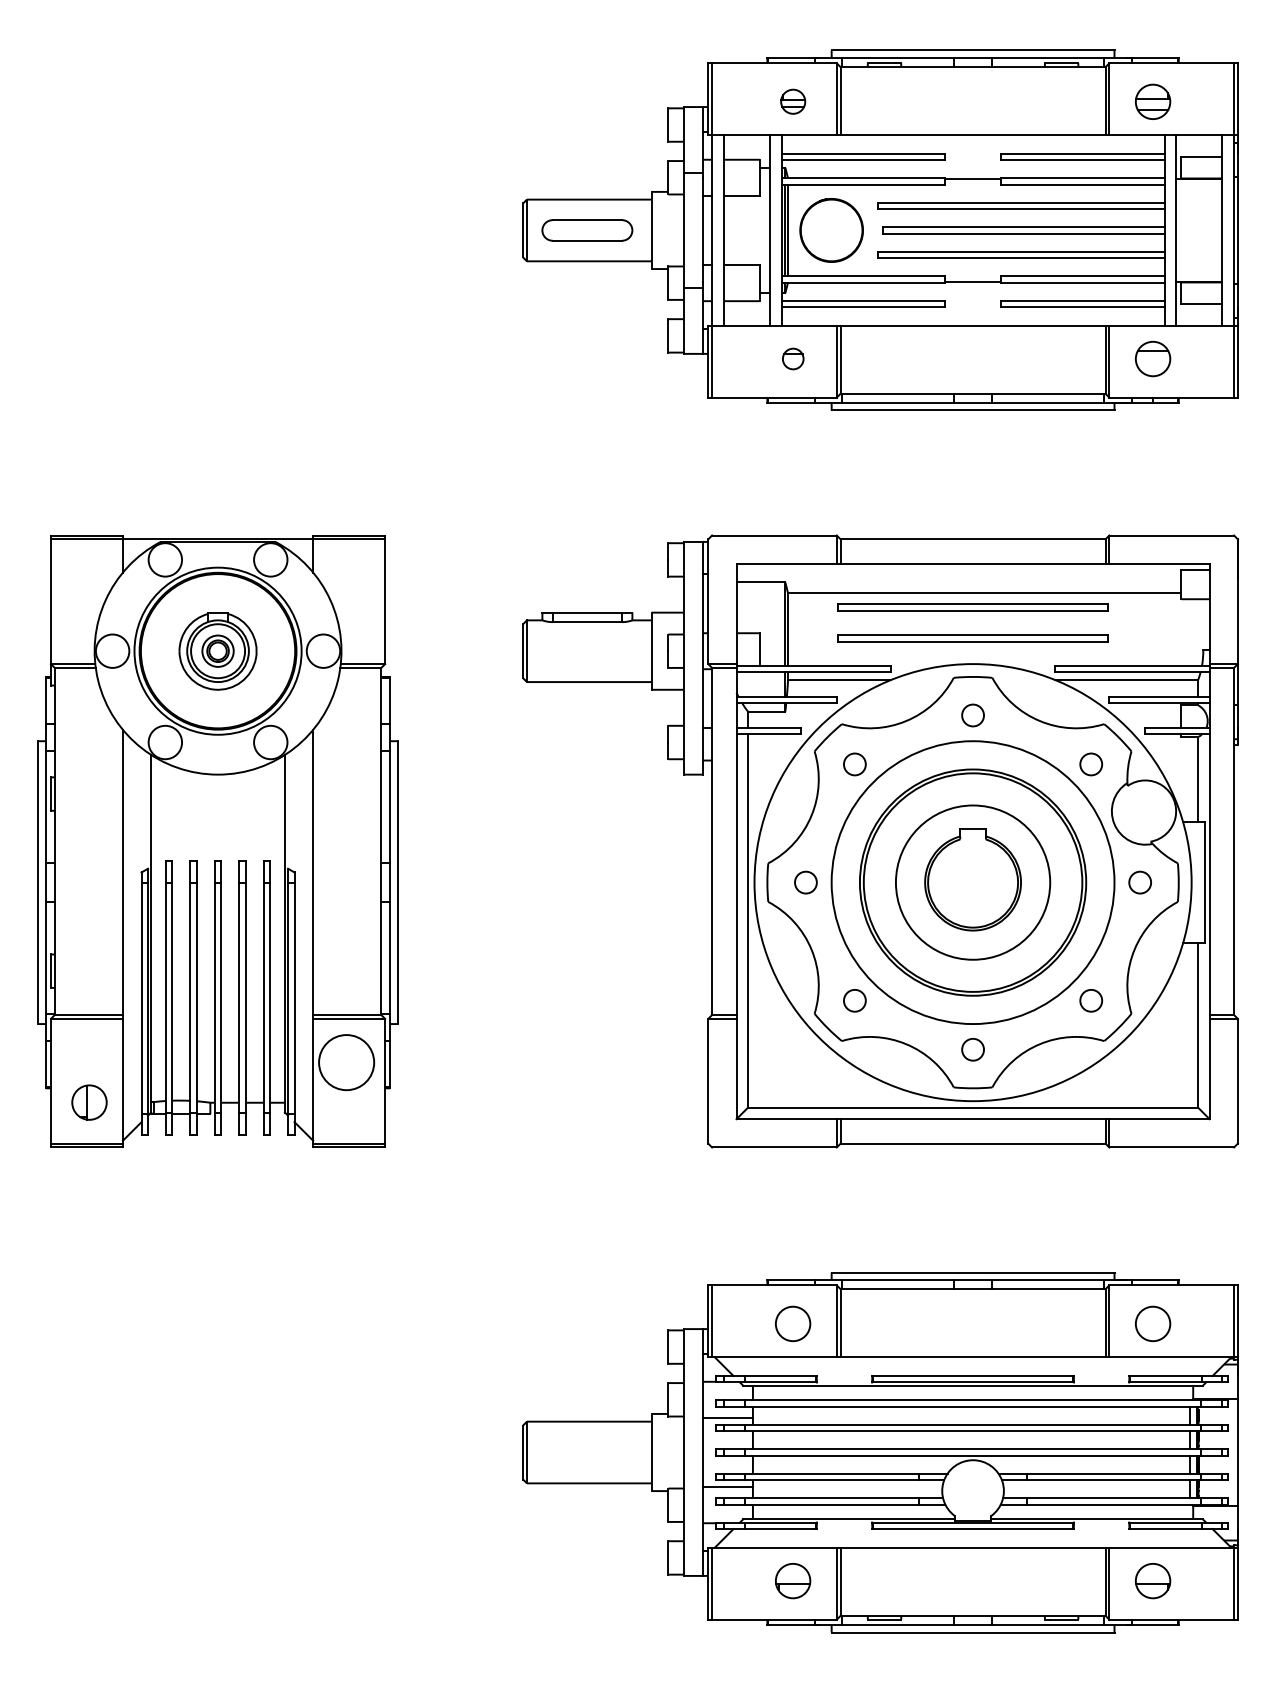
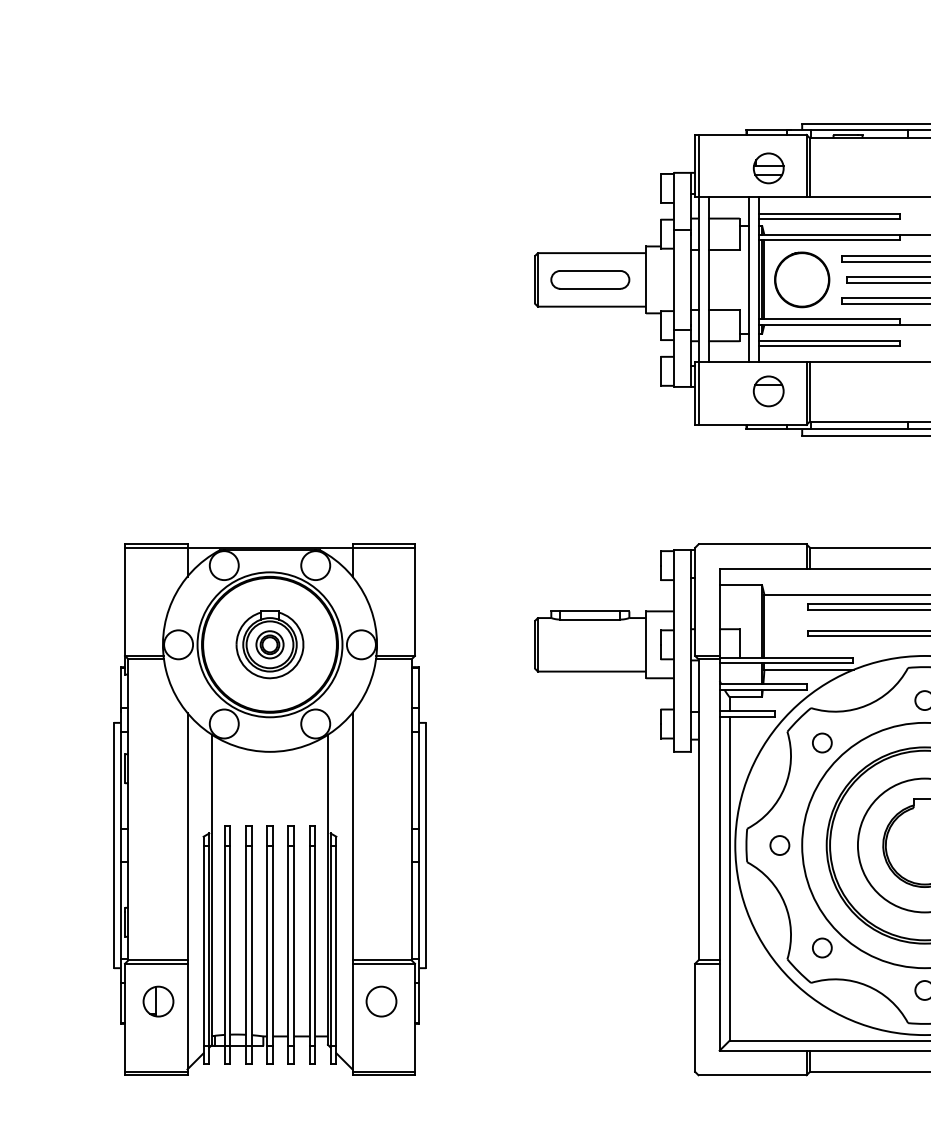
part: (793, 101) -> (769, 168), size x1.43
part: (793, 358) -> (769, 390), size x1.67
circle: (346, 1062) -> (381, 1001), size x0.62
part: (89, 1102) -> (158, 1001), moved

